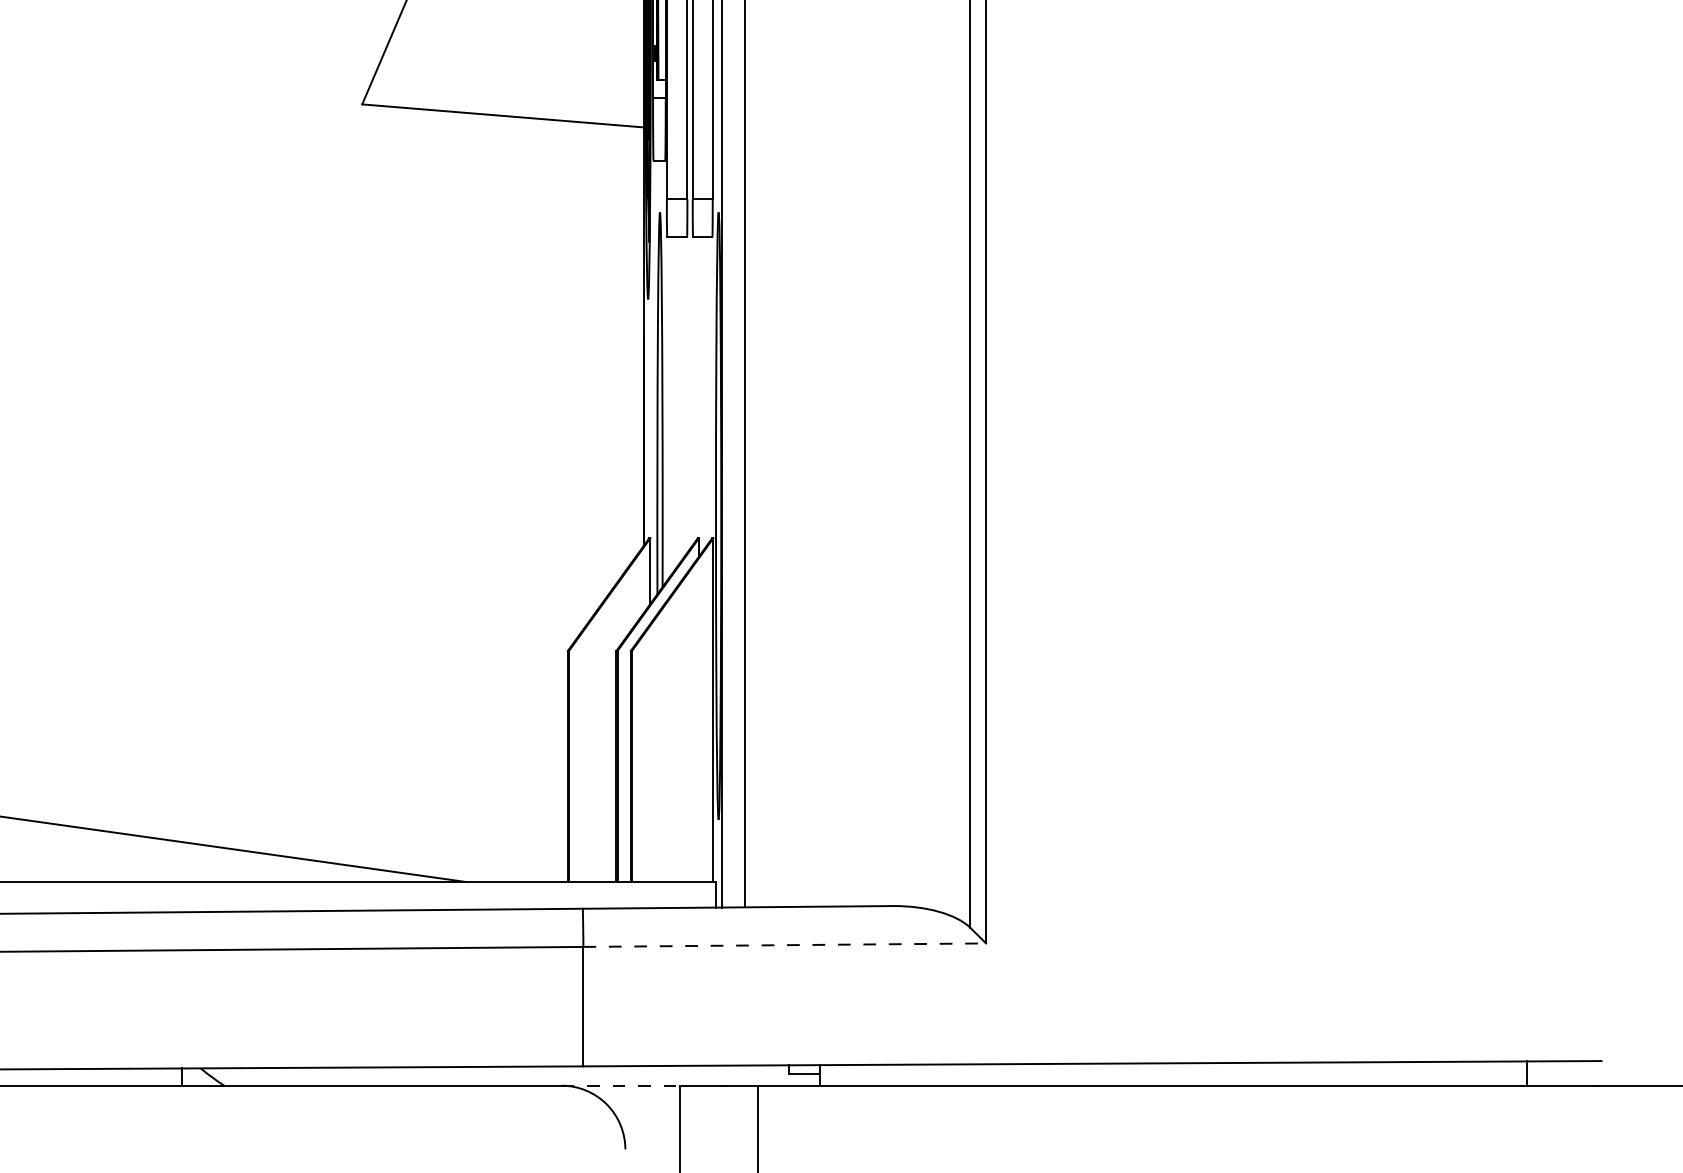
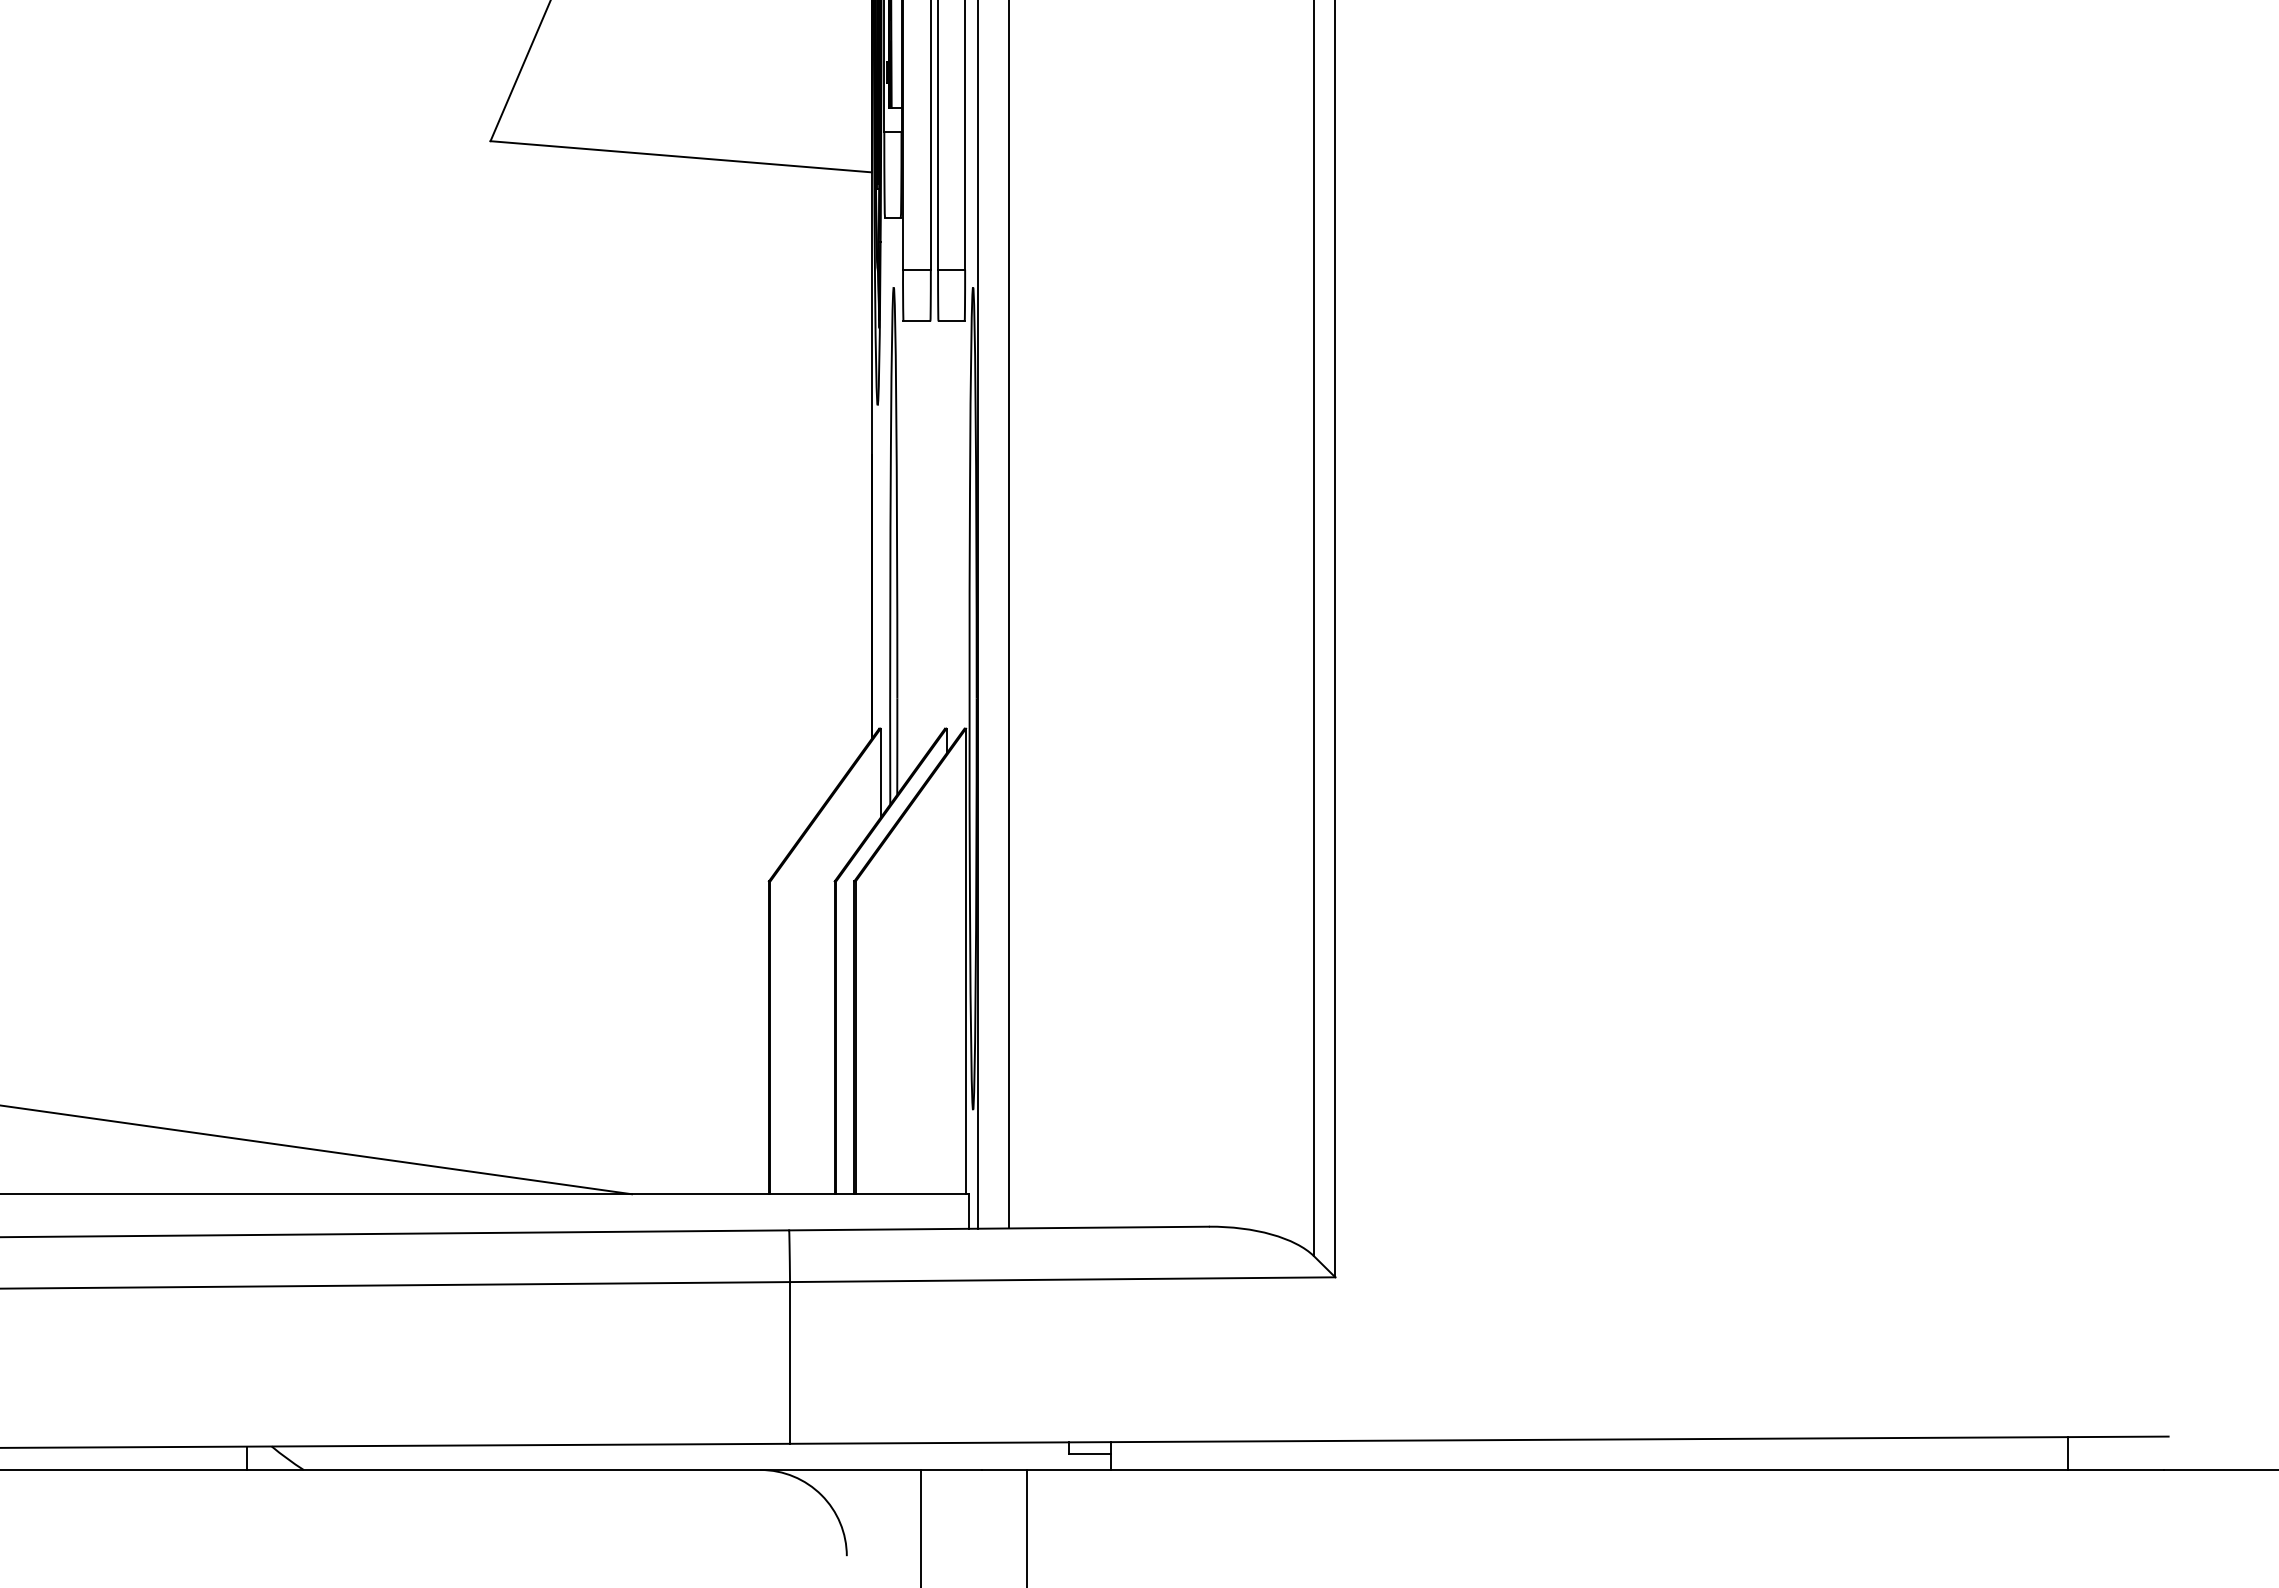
line: (784, 945) -> (1062, 1279), dashed -> solid
line: (621, 1085) -> (841, 1469), dashed -> solid

